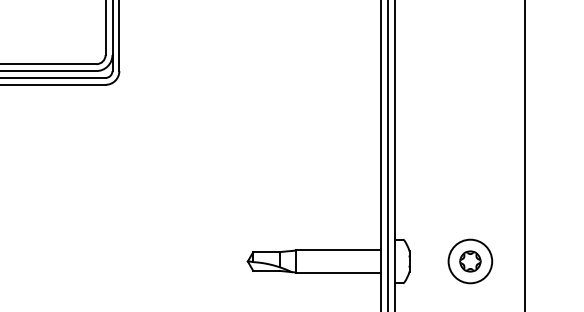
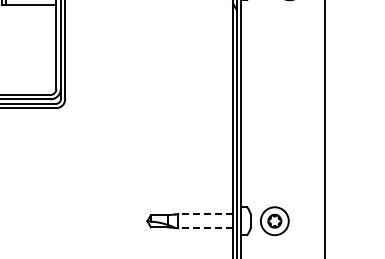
line: (337, 250) -> (204, 214), solid -> dashed
part: (469, 261) -> (274, 221), moved
line: (337, 272) -> (204, 228), solid -> dashed

